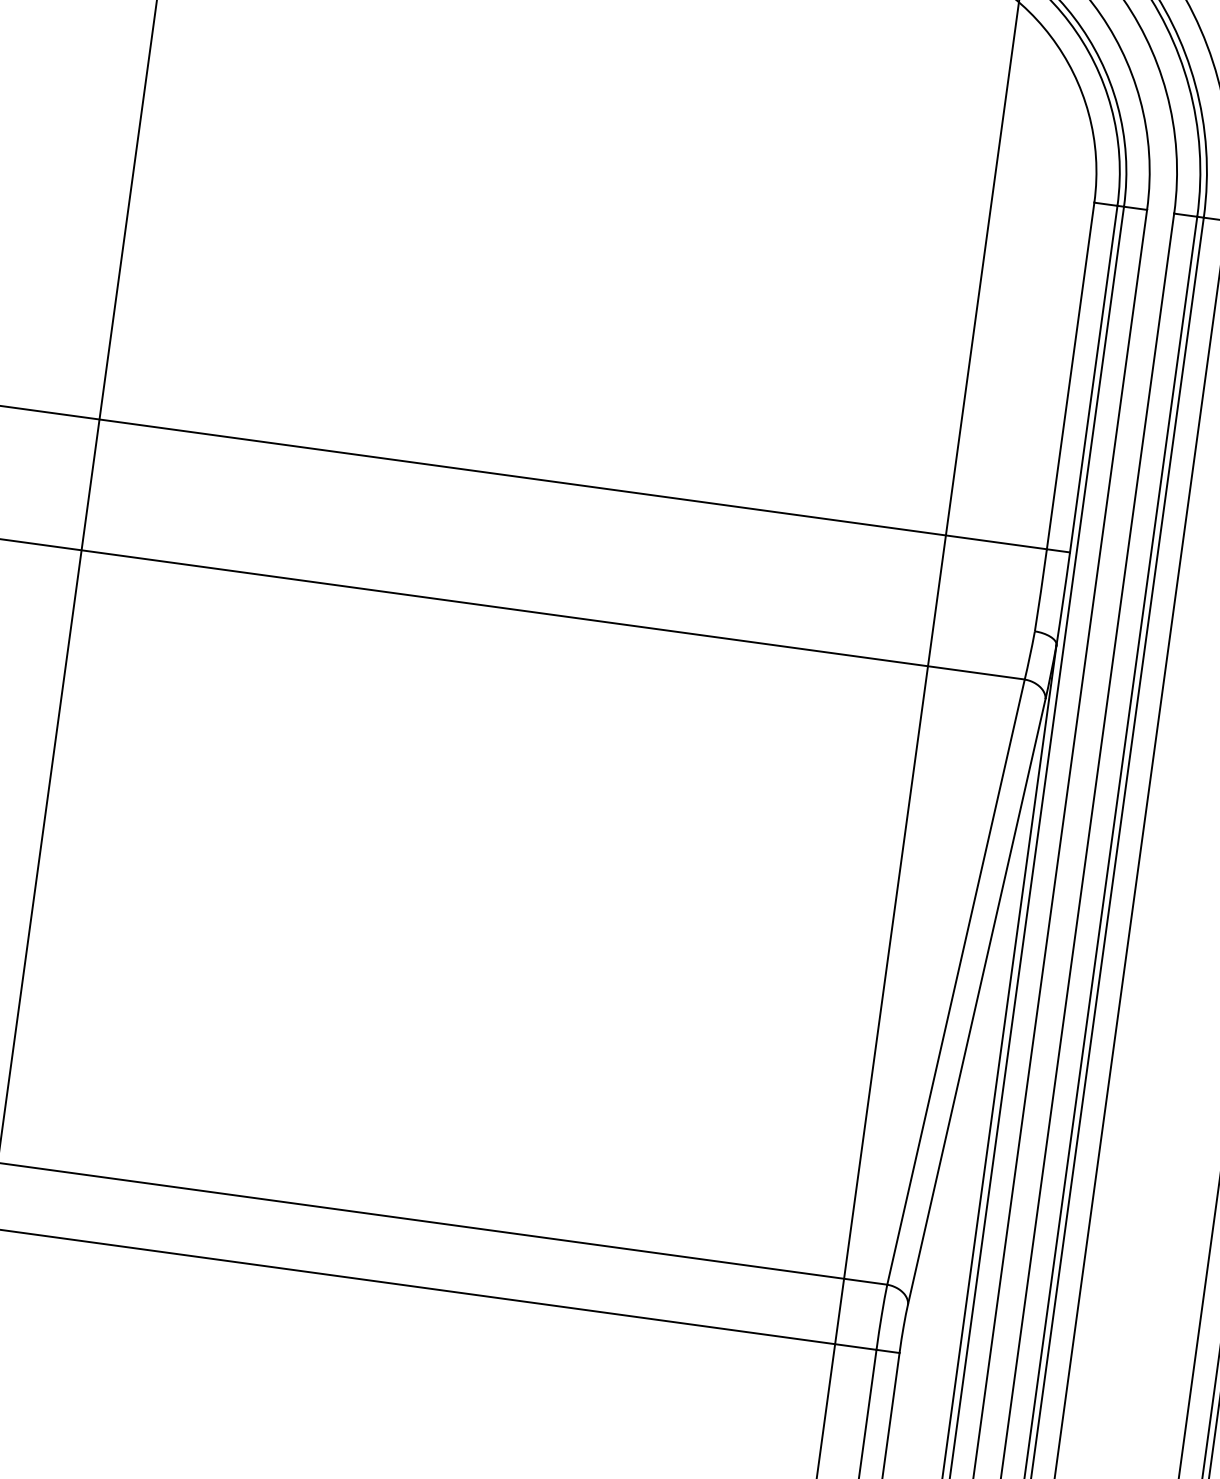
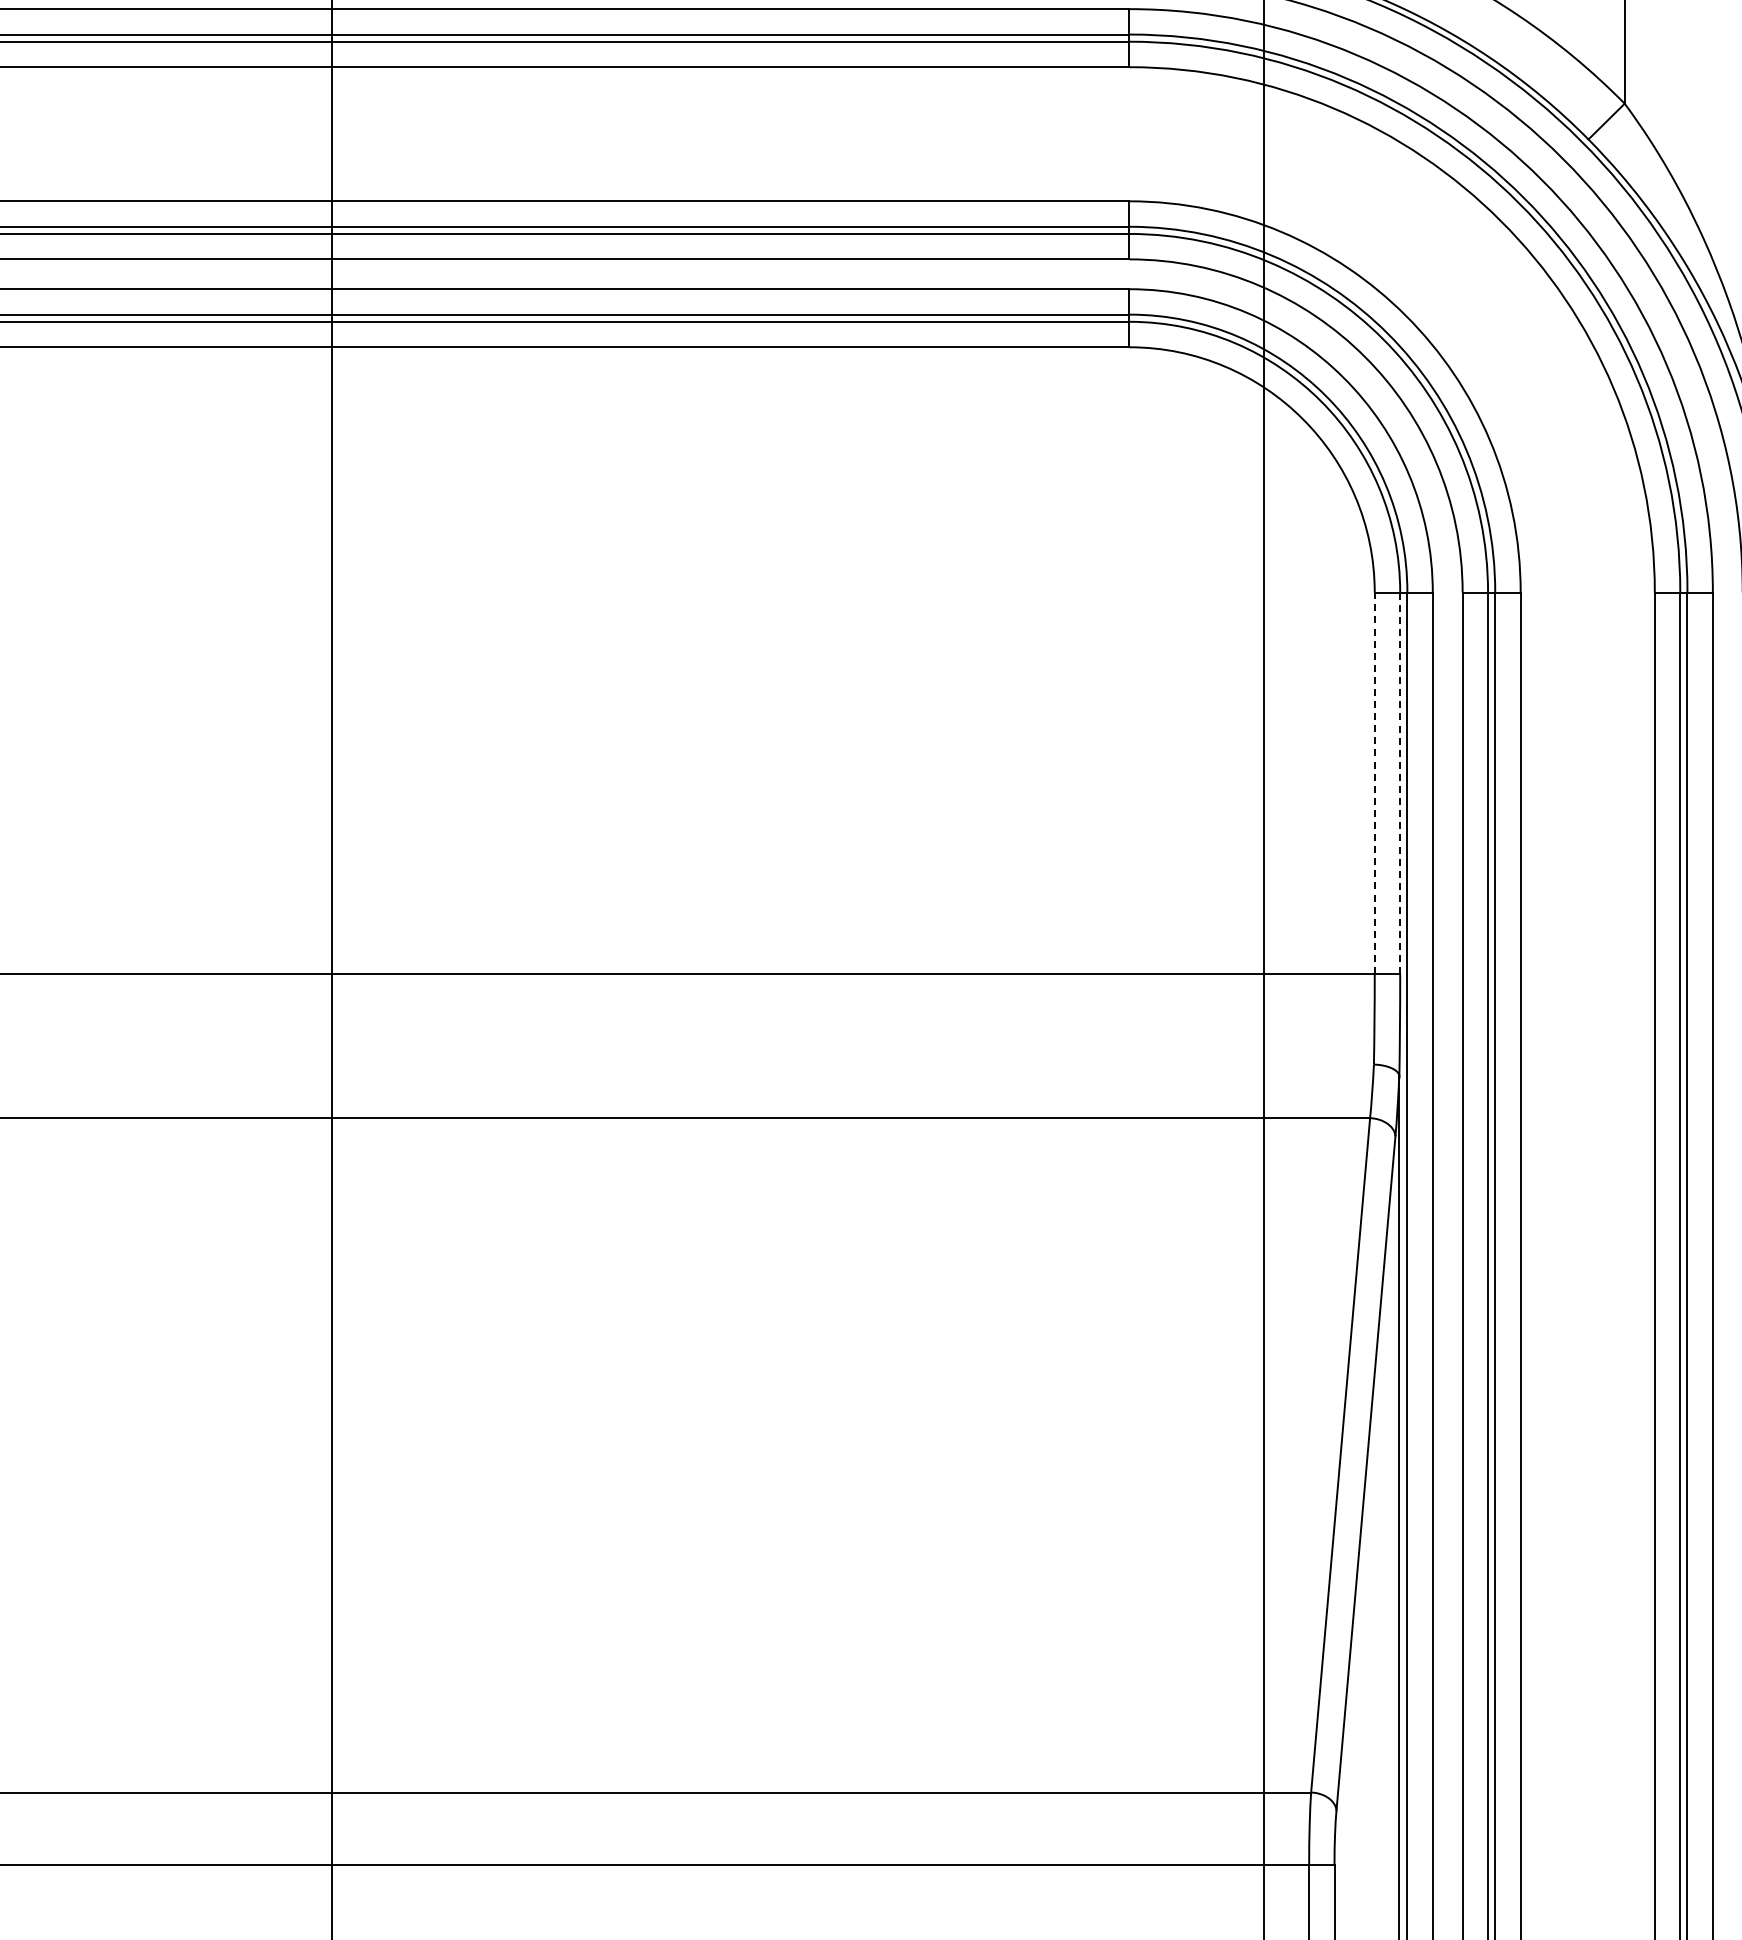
line: (1070, 376) -> (1374, 783), solid -> dashed
line: (1094, 379) -> (1400, 783), solid -> dashed

